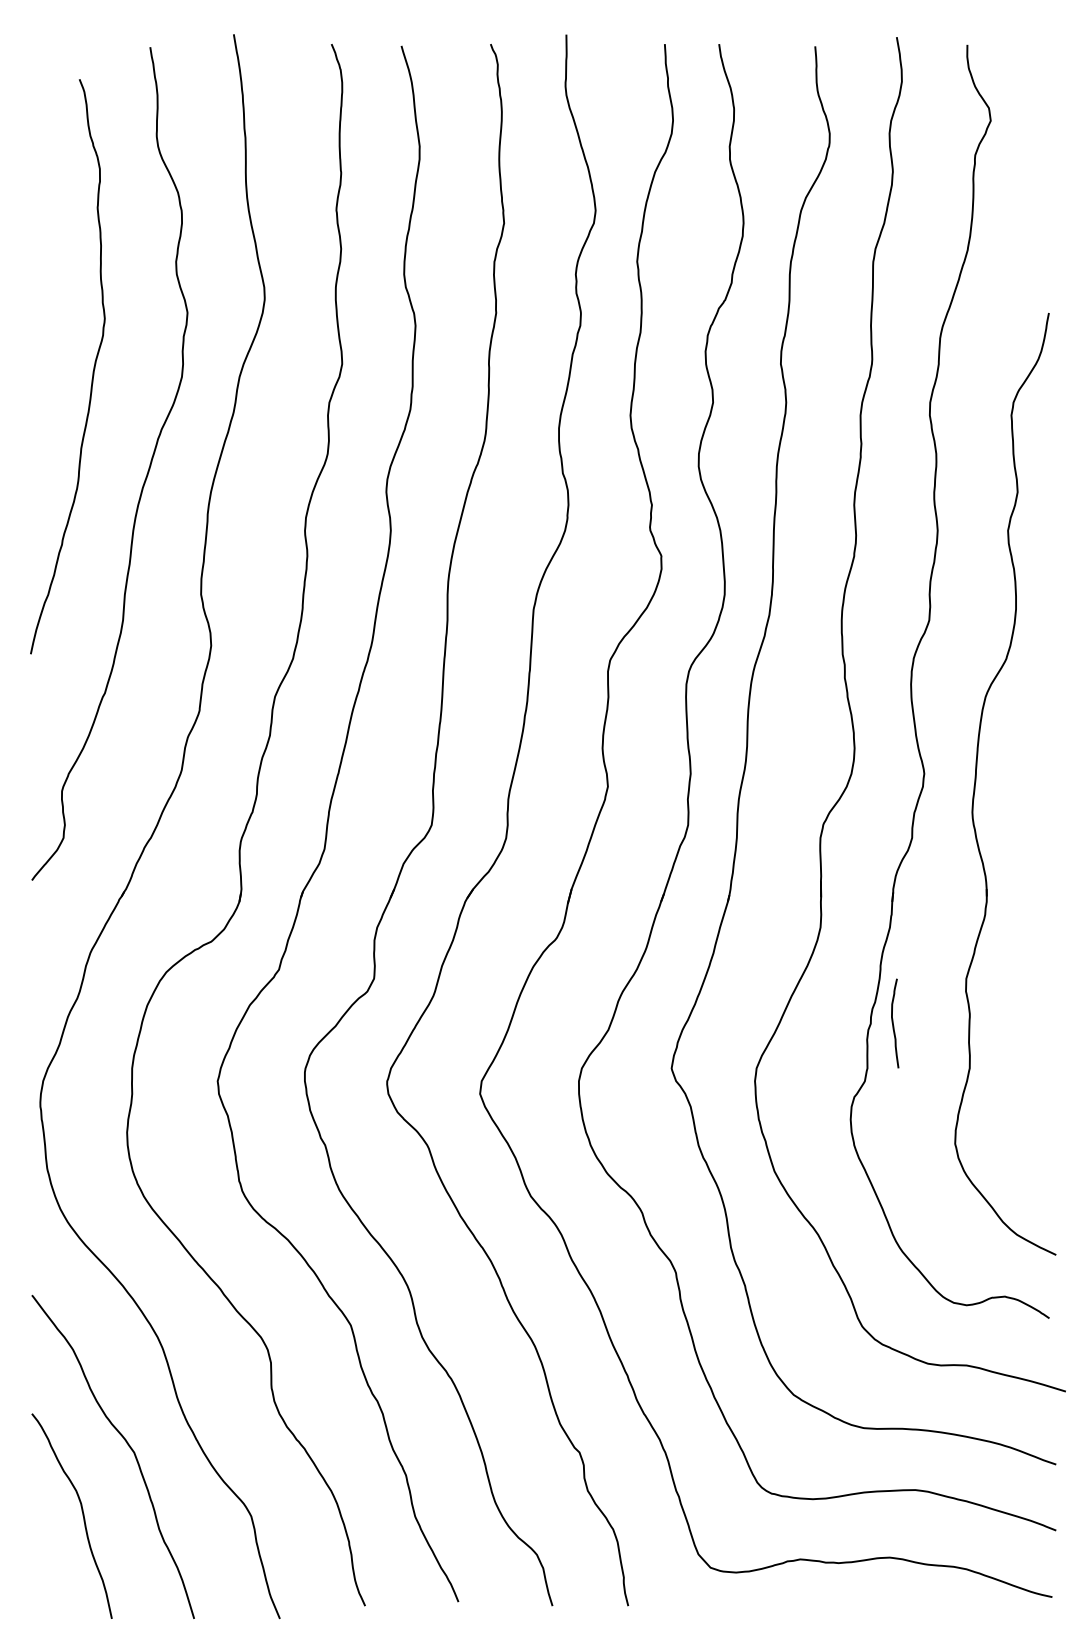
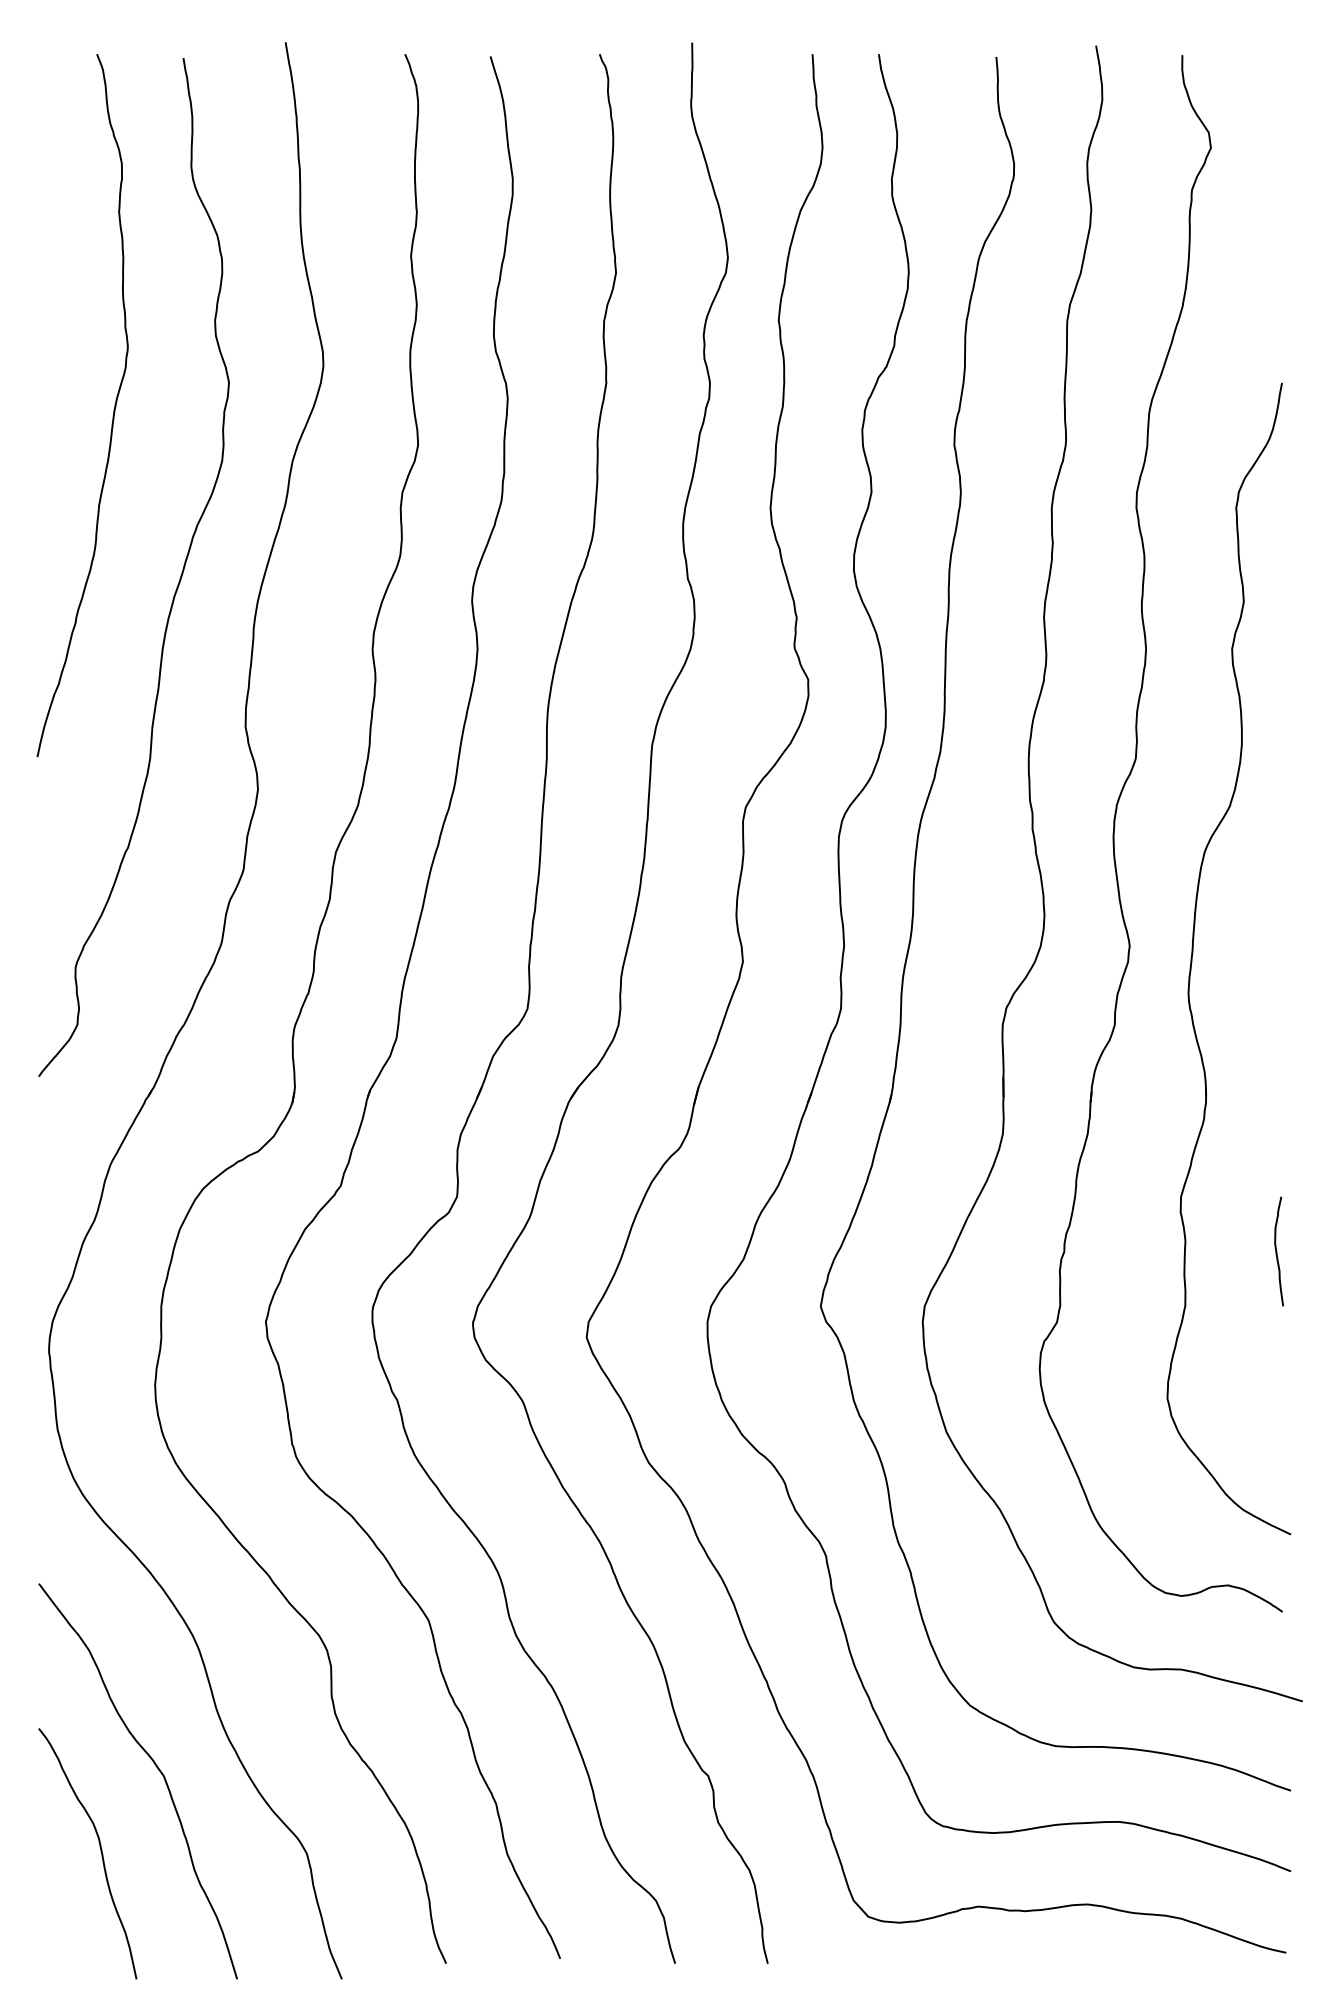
curve: (93, 369) -> (113, 409), moved
curve: (893, 1023) -> (1277, 1251), moved

